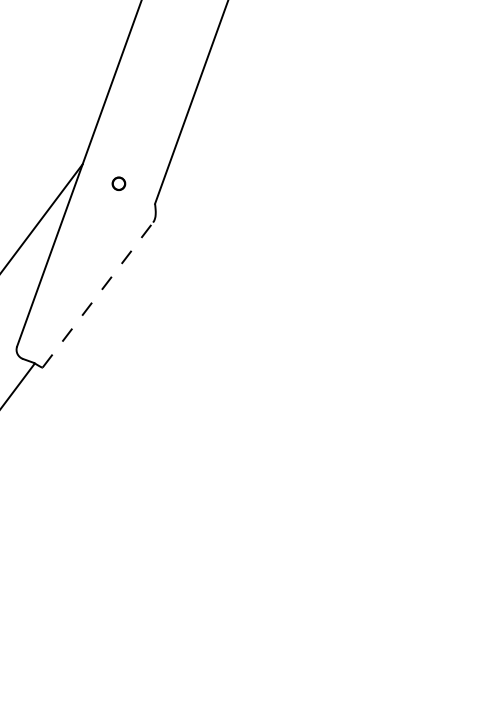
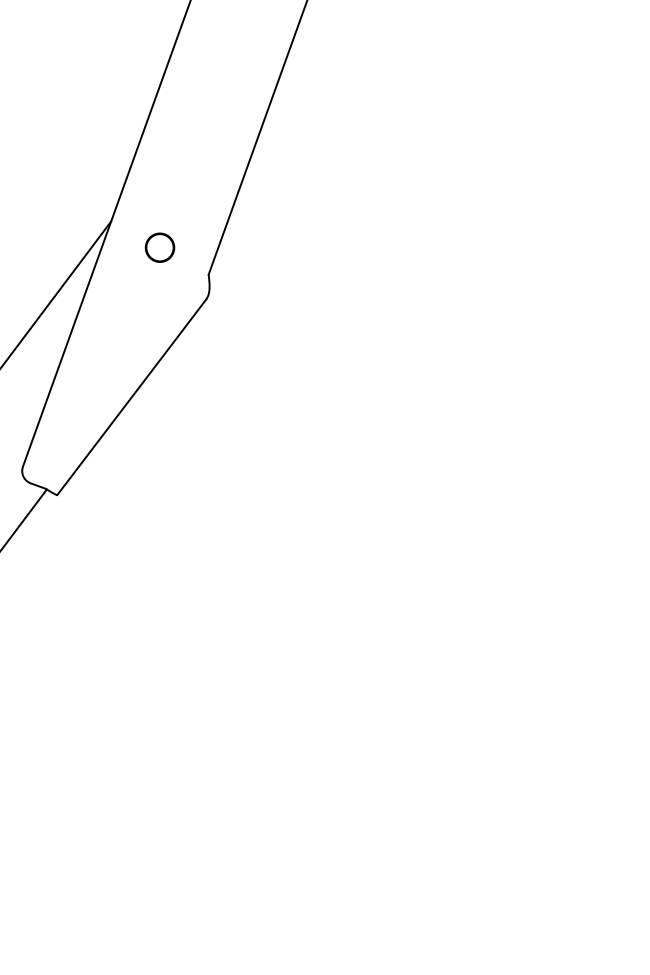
part: (118, 183) -> (159, 247), size x1.67
line: (97, 295) -> (131, 397), dashed -> solid

